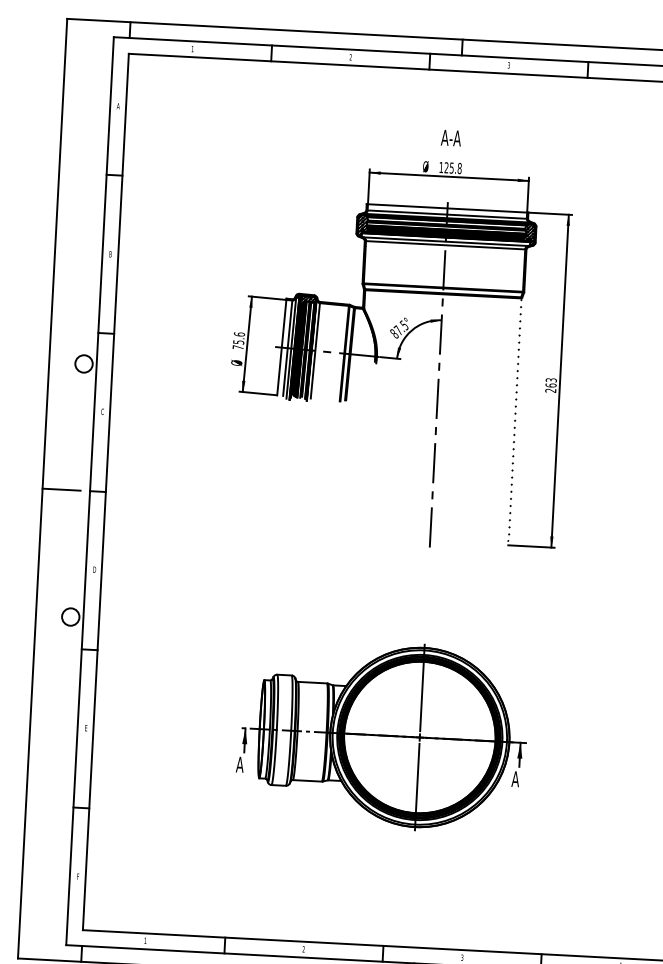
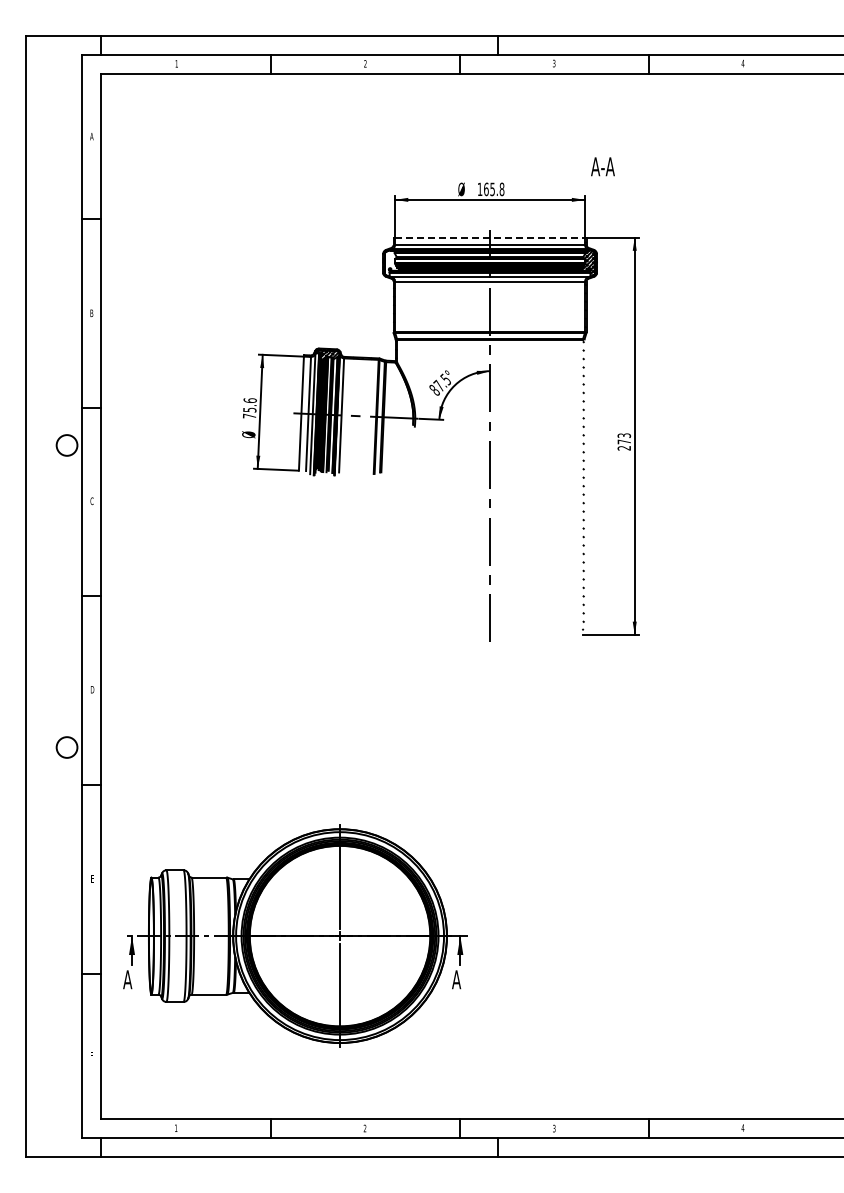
text: (450, 137) -> (602, 166), moved
text: (446, 167) -> (486, 189), 125.8 -> 165.8
line: (447, 208) -> (490, 237), solid -> dashed
hatch: (363, 225) -> (390, 263), removed
text: (551, 385) -> (624, 441), 263 -> 273
line: (61, 489) -> (47, 596), removed
part: (382, 735) -> (295, 935), moved

